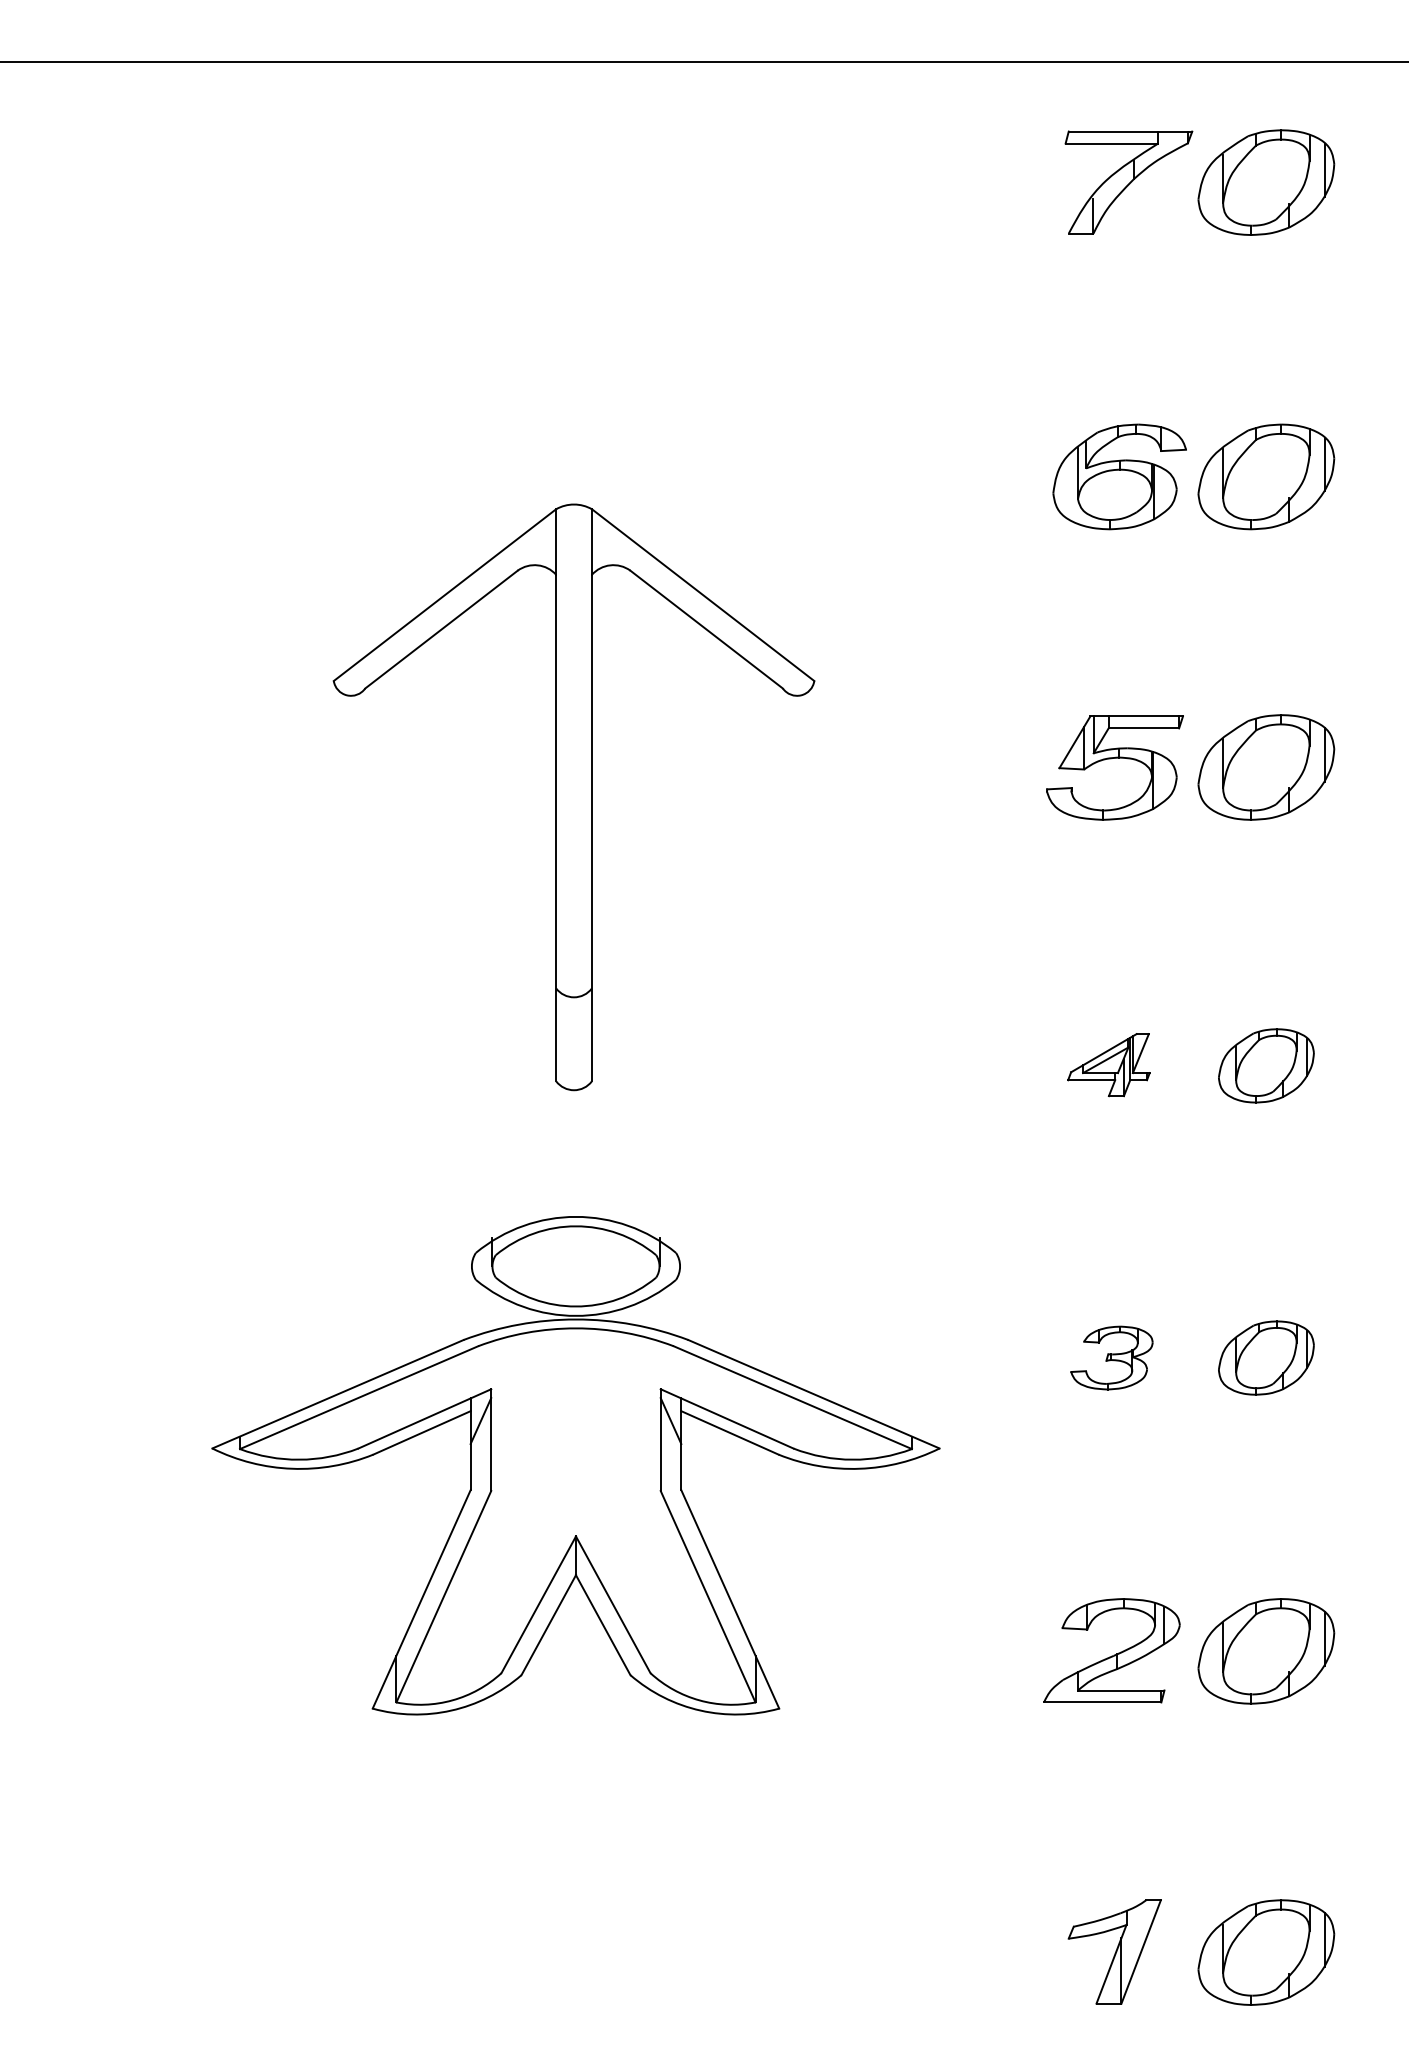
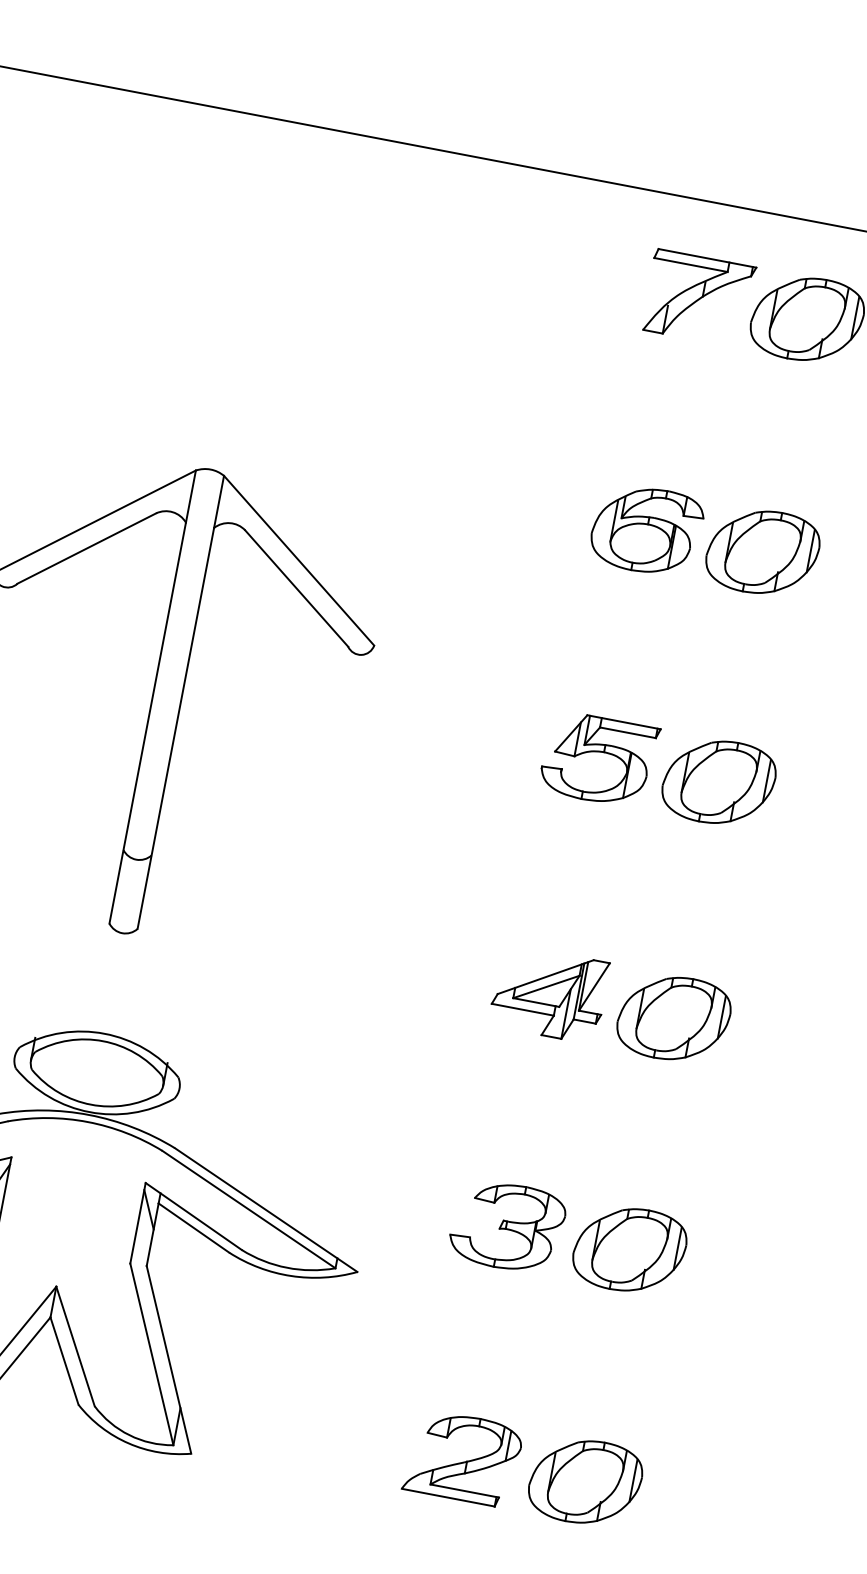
part: (1108, 1064) -> (549, 993), size x1.67
part: (1266, 1065) -> (674, 1018), size x1.43
part: (1111, 1357) -> (507, 1225), size x1.67
part: (1266, 1357) -> (630, 1249), size x1.43

